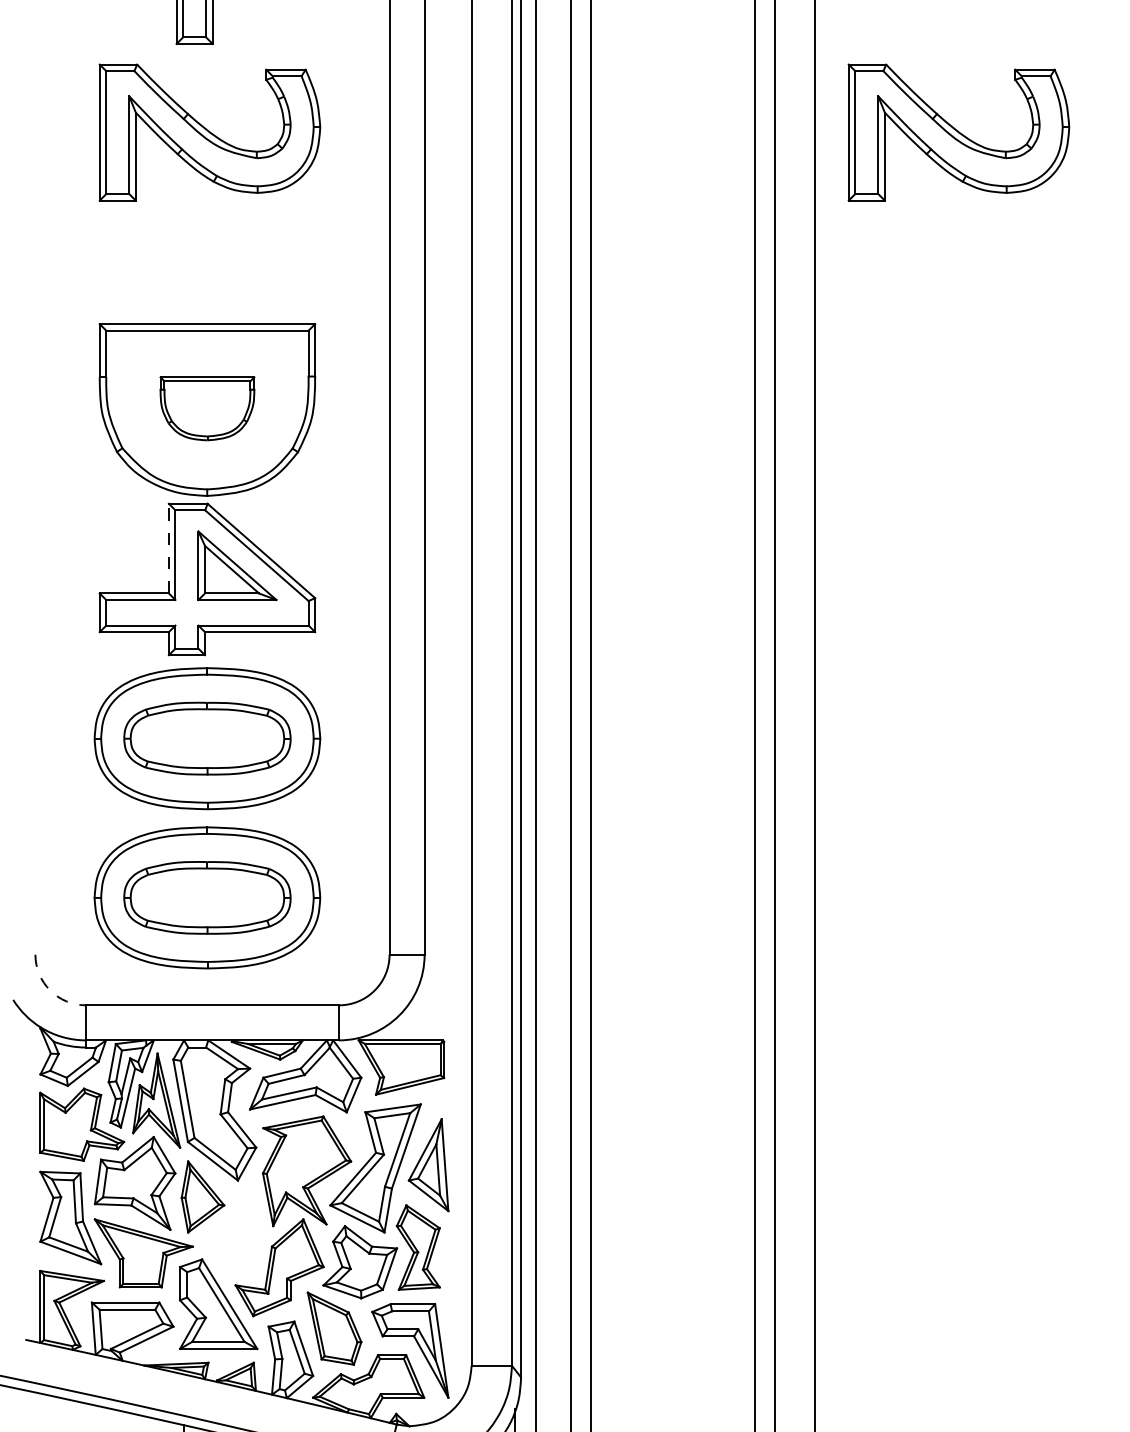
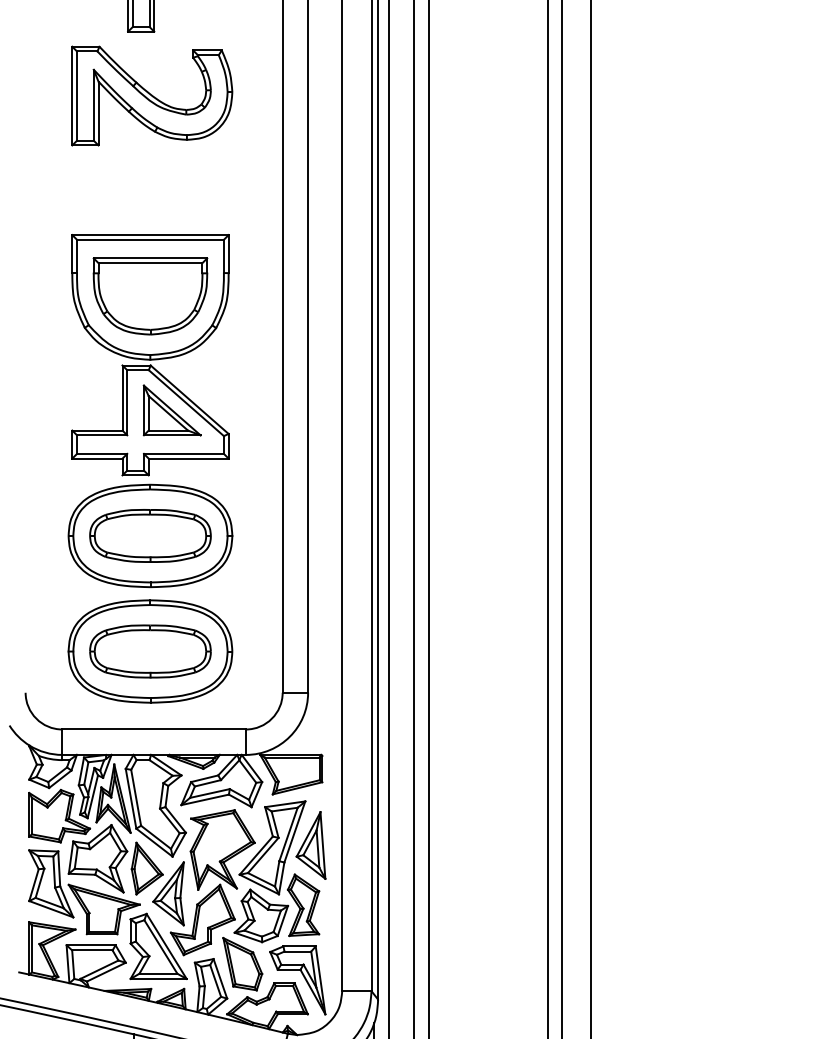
part: (958, 132) -> (695, 95), removed
part: (207, 408) -> (150, 296), size x1.67
line: (168, 548) -> (122, 397), dashed -> solid
arc: (50, 990) -> (36, 718), dashed -> solid
part: (232, 1231) -> (168, 893), added

